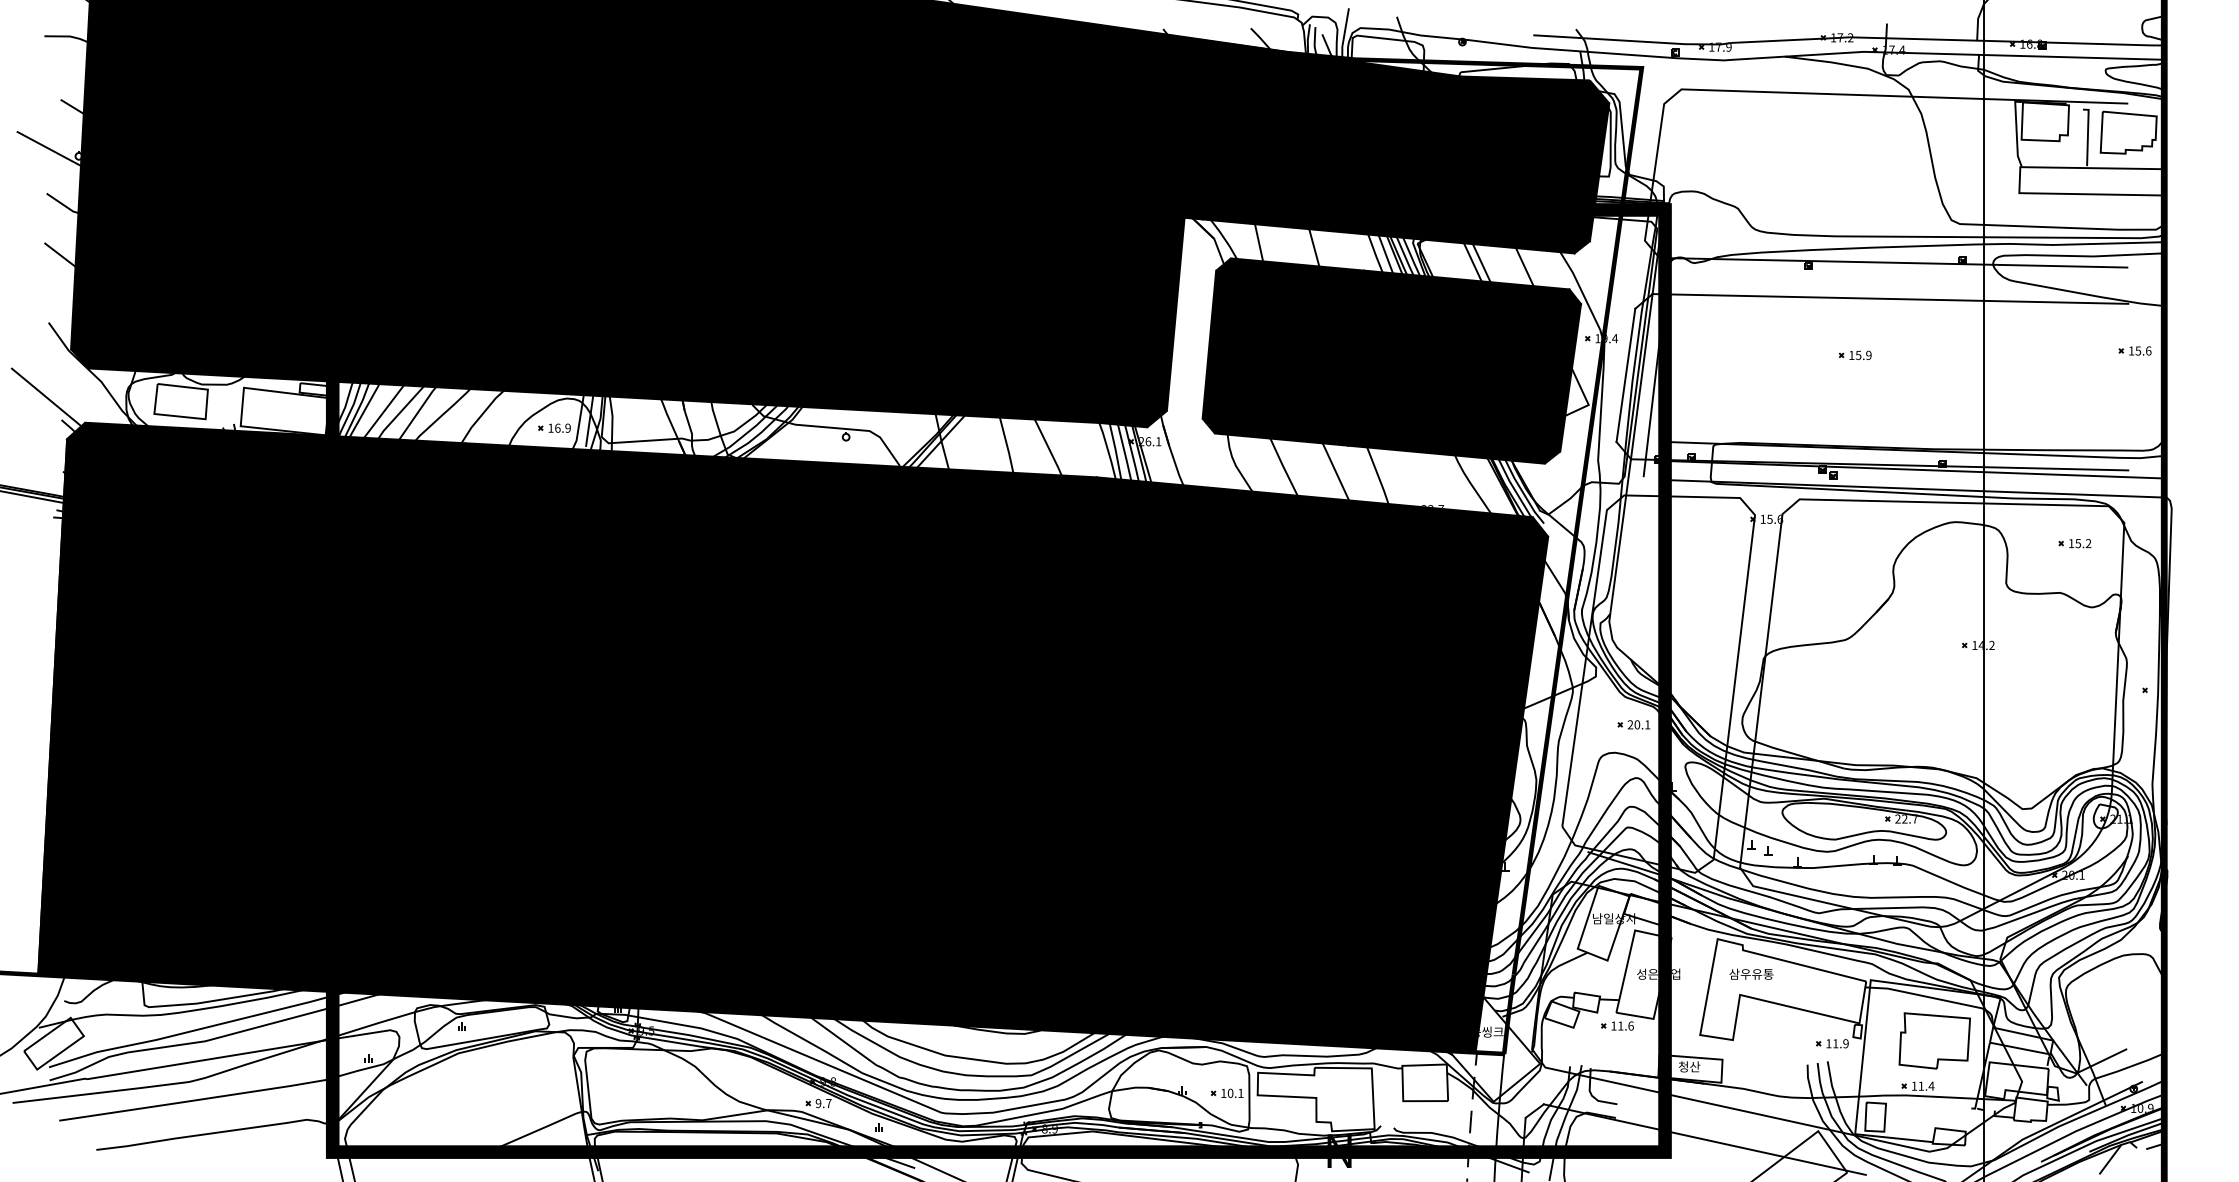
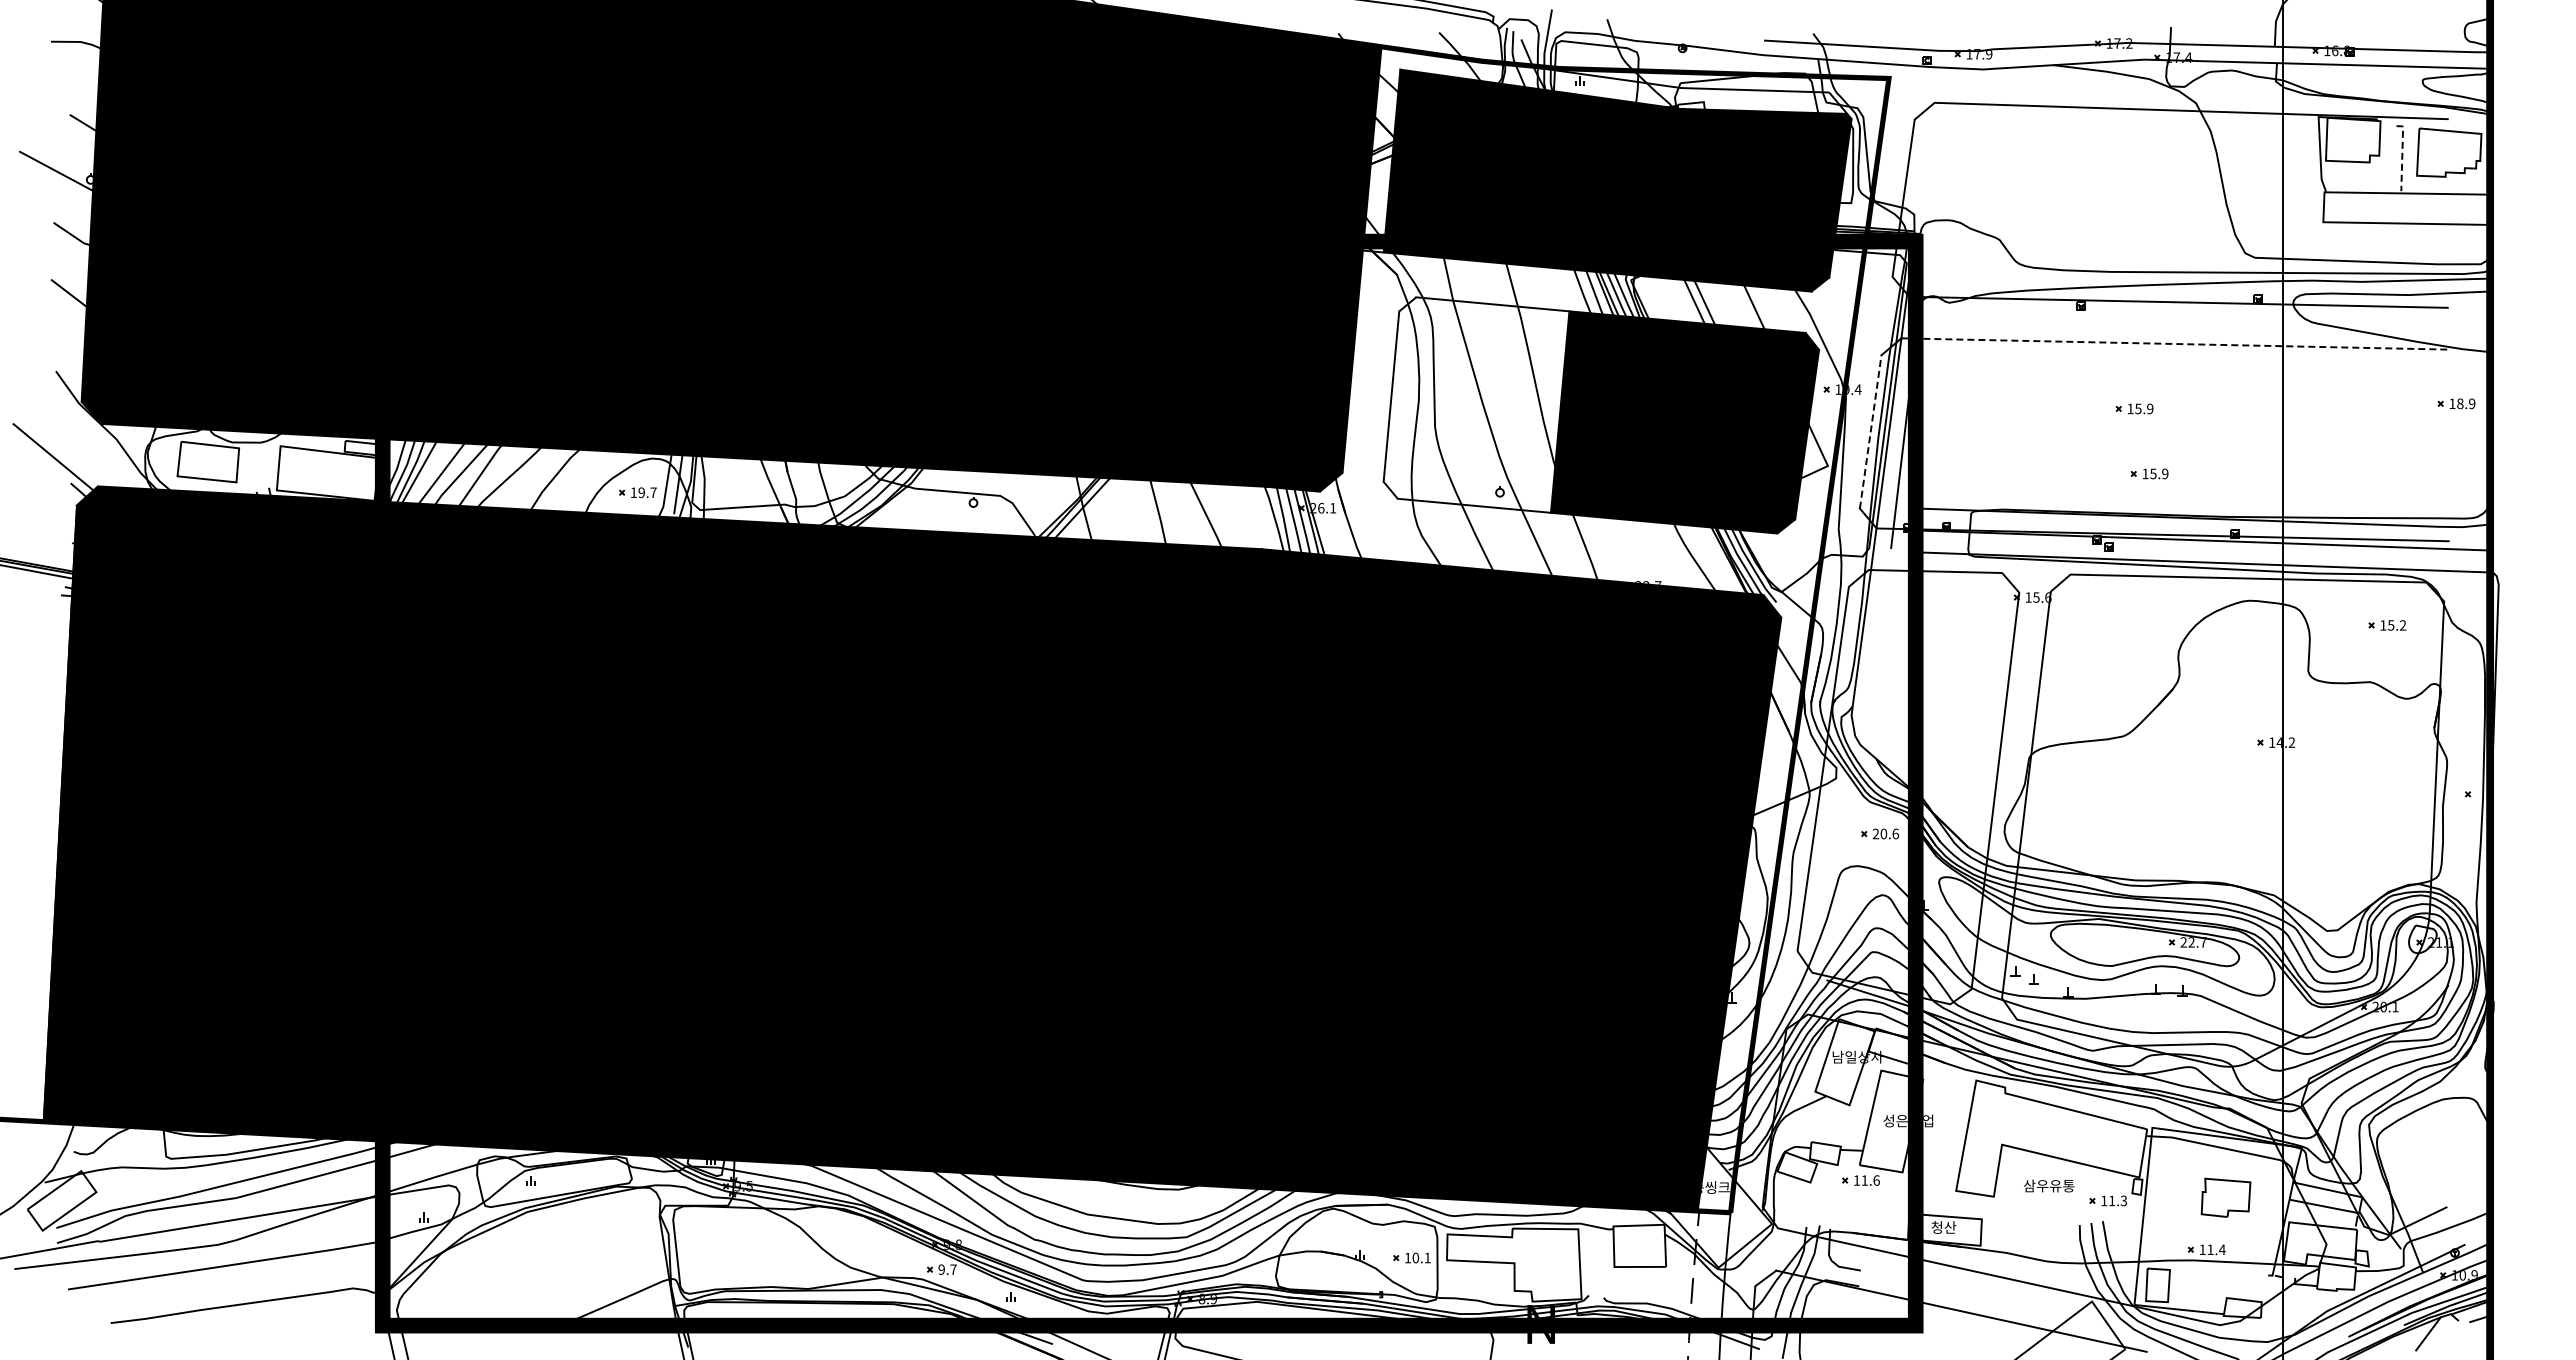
fill: (1394, 129) -> (1604, 149), removed
line: (2088, 135) -> (2402, 155), solid -> dashed
line: (1890, 298) -> (2175, 343), solid -> dashed
text: (2143, 350) -> (2466, 403), 15.6 -> 18.9
fill: (1283, 351) -> (1476, 404), removed
line: (1625, 375) -> (1870, 431), solid -> dashed
part: (1868, 411) -> (2149, 473), added
text: (562, 428) -> (647, 492), 16.9 -> 19.7
text: (1647, 724) -> (1895, 833), 20.1 -> 20.6
text: (1751, 973) -> (2049, 1185), moved
part: (1934, 1040) -> (2225, 1197), size x0.6
text: (1845, 1044) -> (2123, 1201), 11.9 -> 11.3

